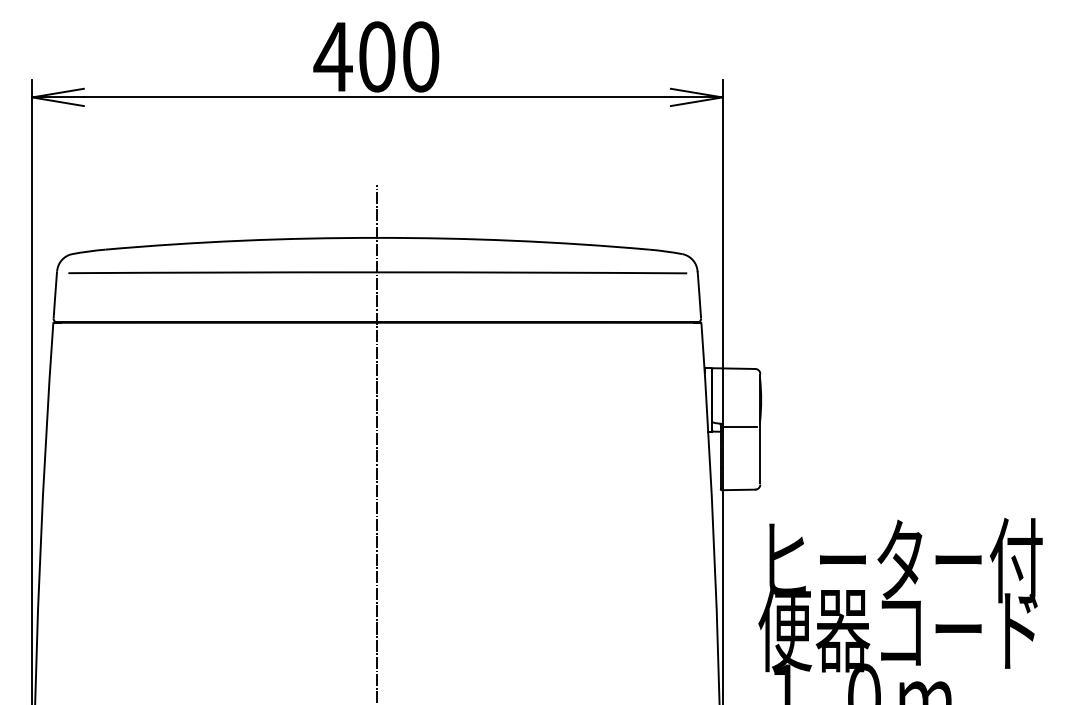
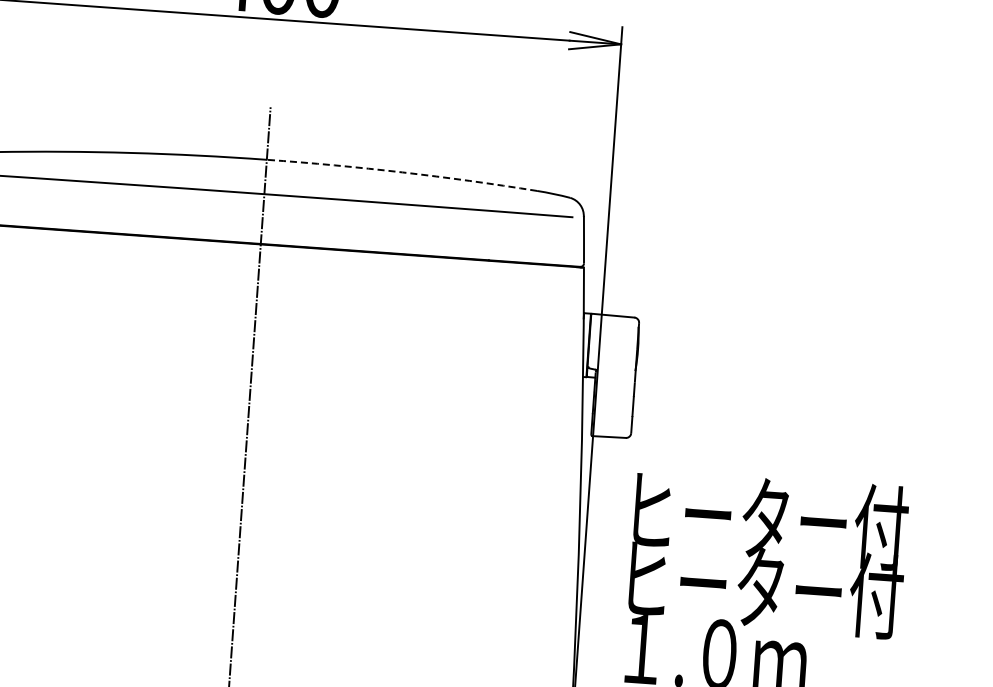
arc: (513, 240) -> (402, 172), solid -> dashed
line: (740, 426) -> (615, 373), removed
text: (900, 629) -> (760, 587), 便器コード -> ヒーター付

